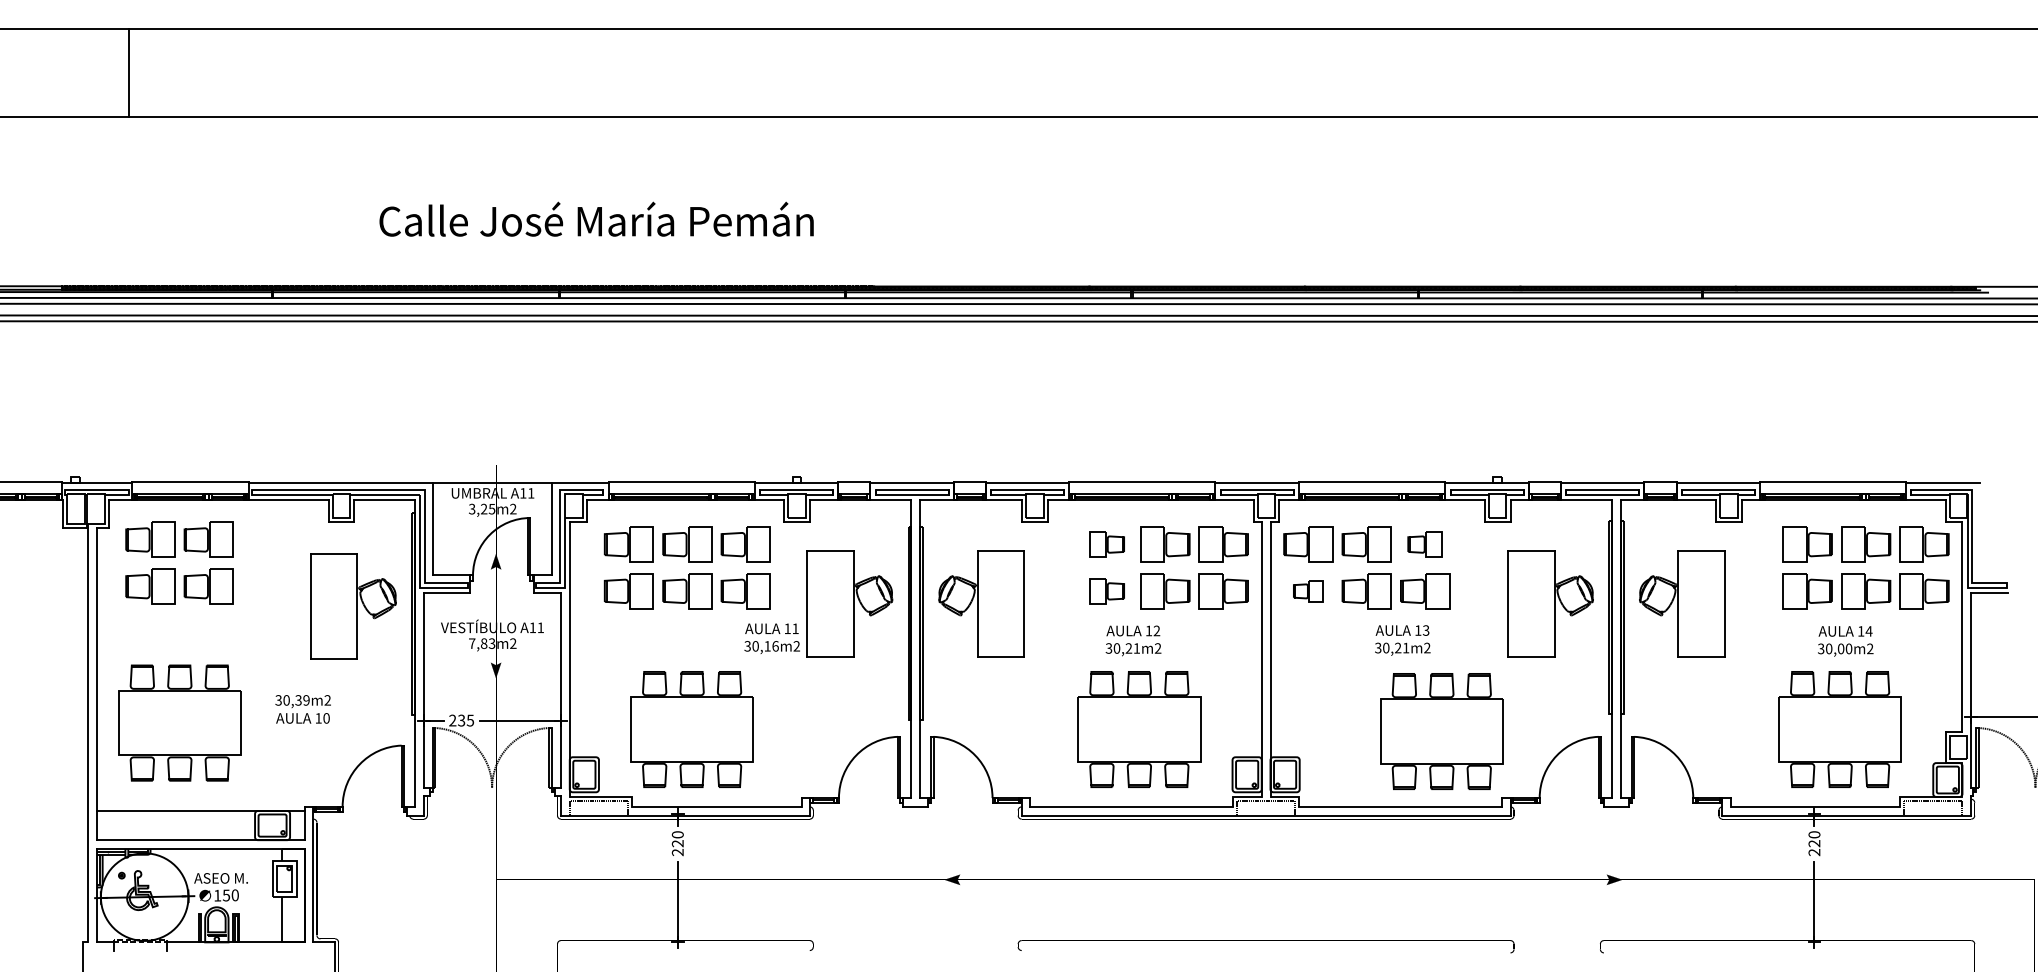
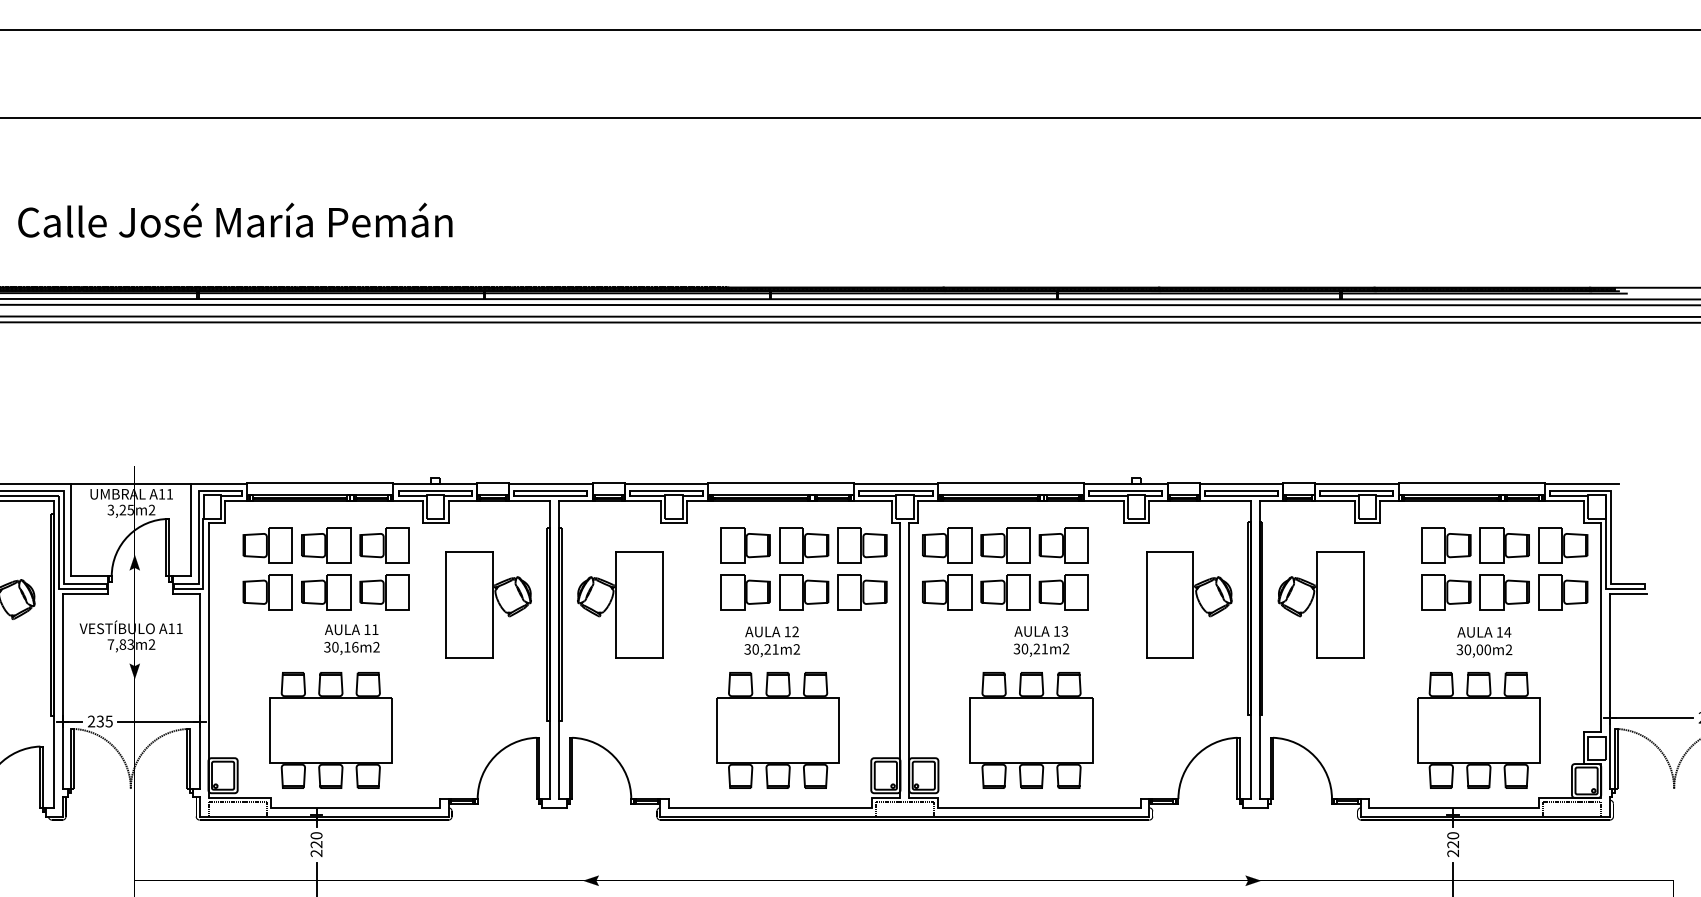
part: (1107, 544) -> (746, 545), size x1.43
part: (1425, 544) -> (1064, 545), size x1.43
part: (1107, 591) -> (746, 592), size x1.43
part: (1308, 591) -> (947, 592), size x1.67
text: (771, 638) -> (351, 639), moved
part: (1441, 731) -> (1031, 730), moved

